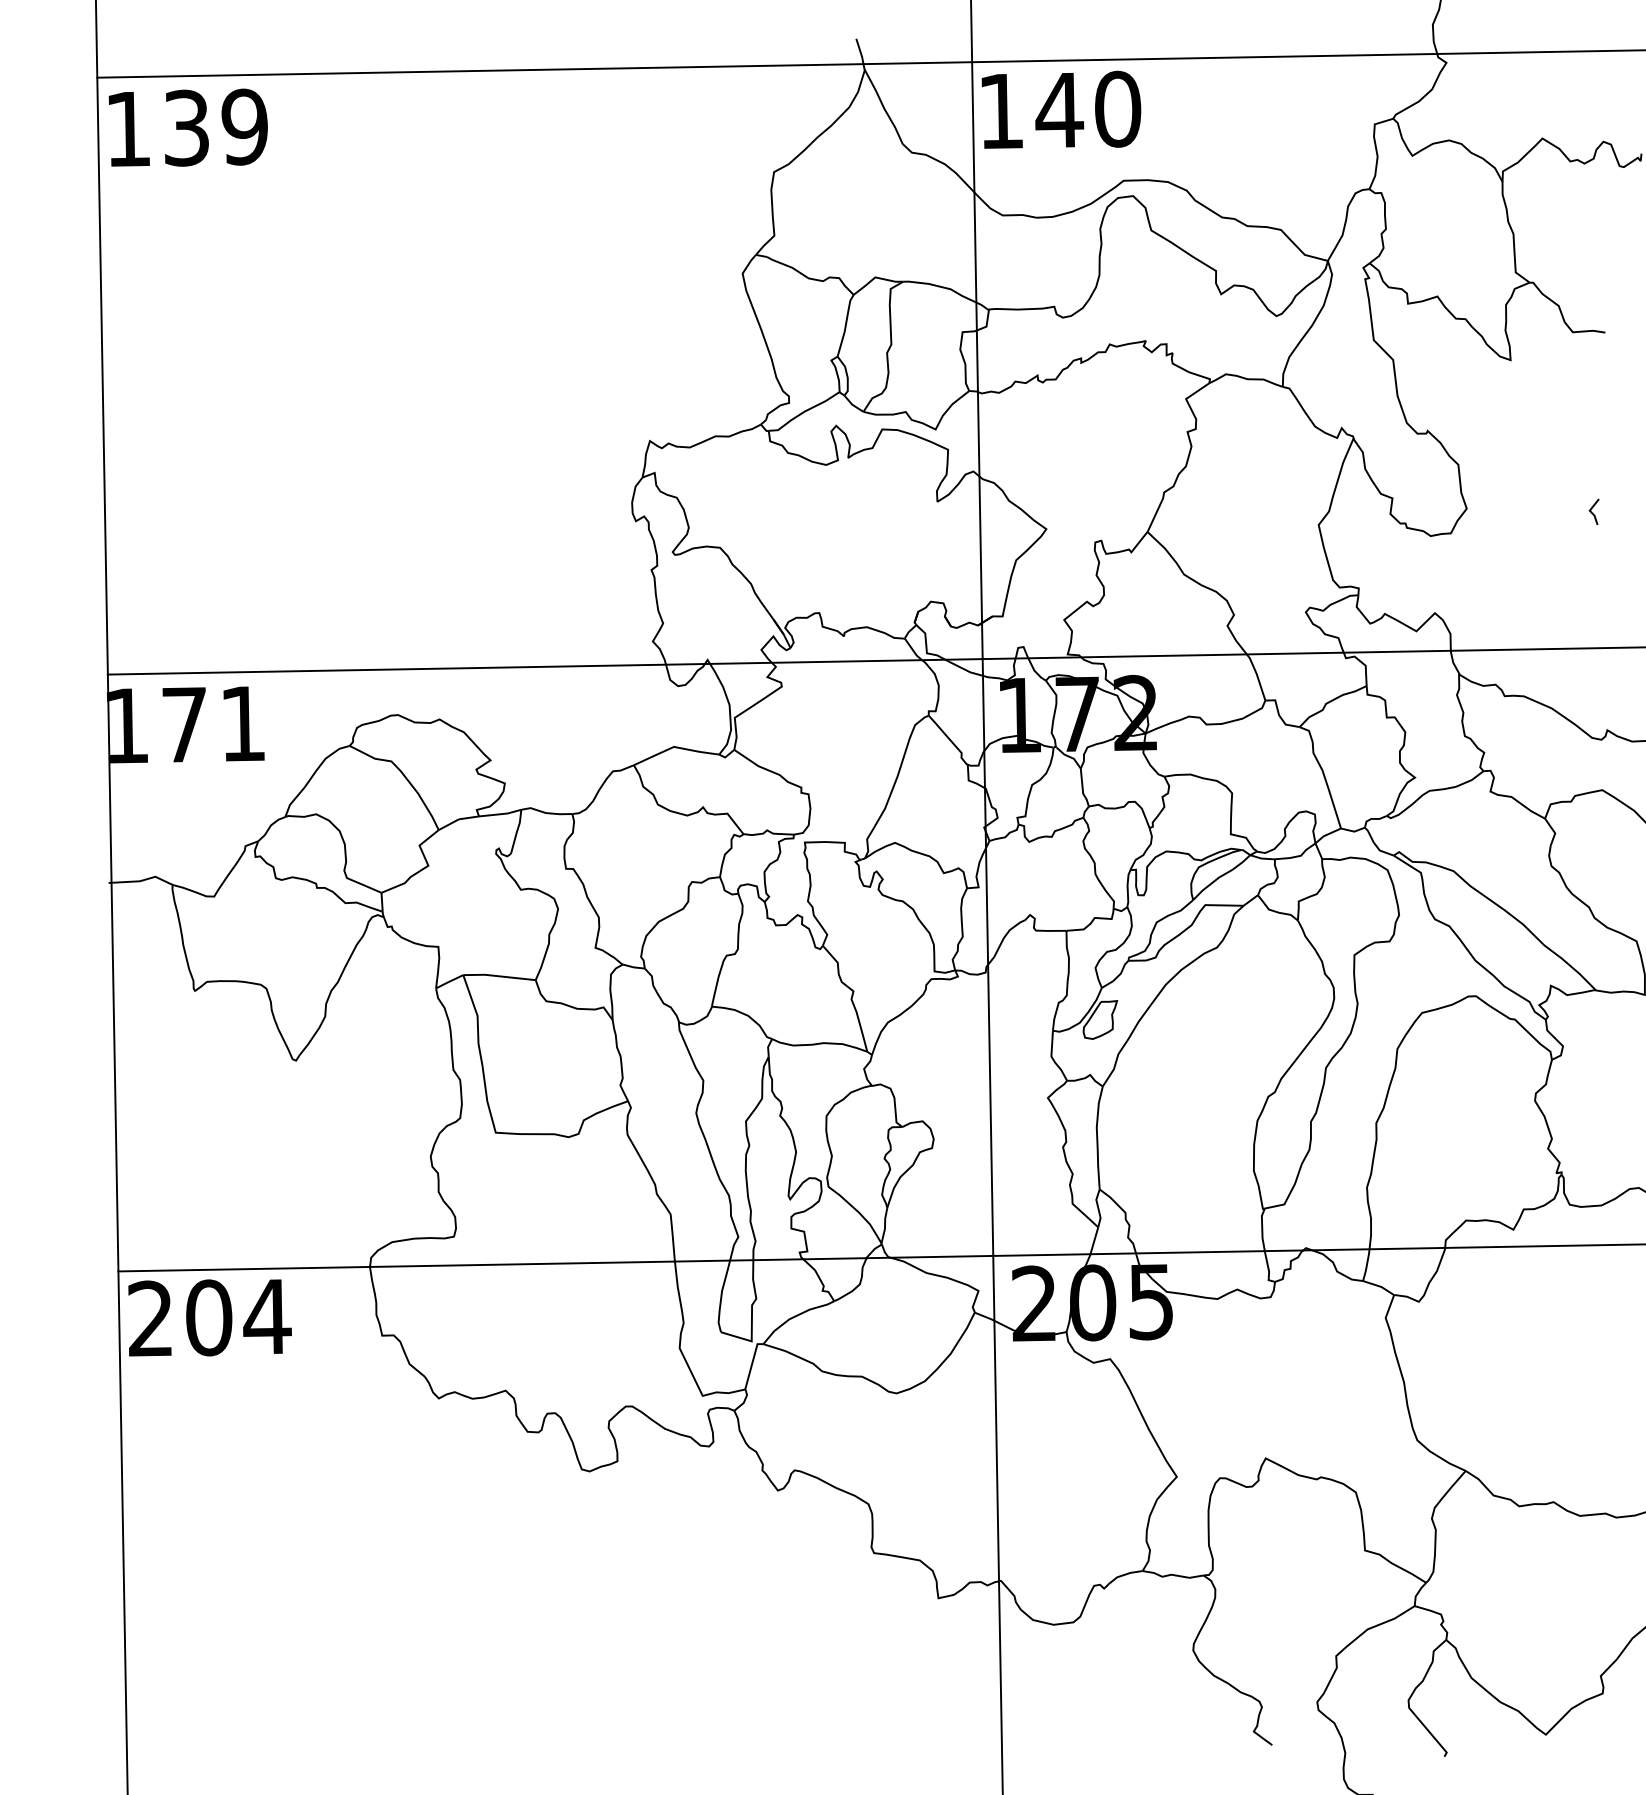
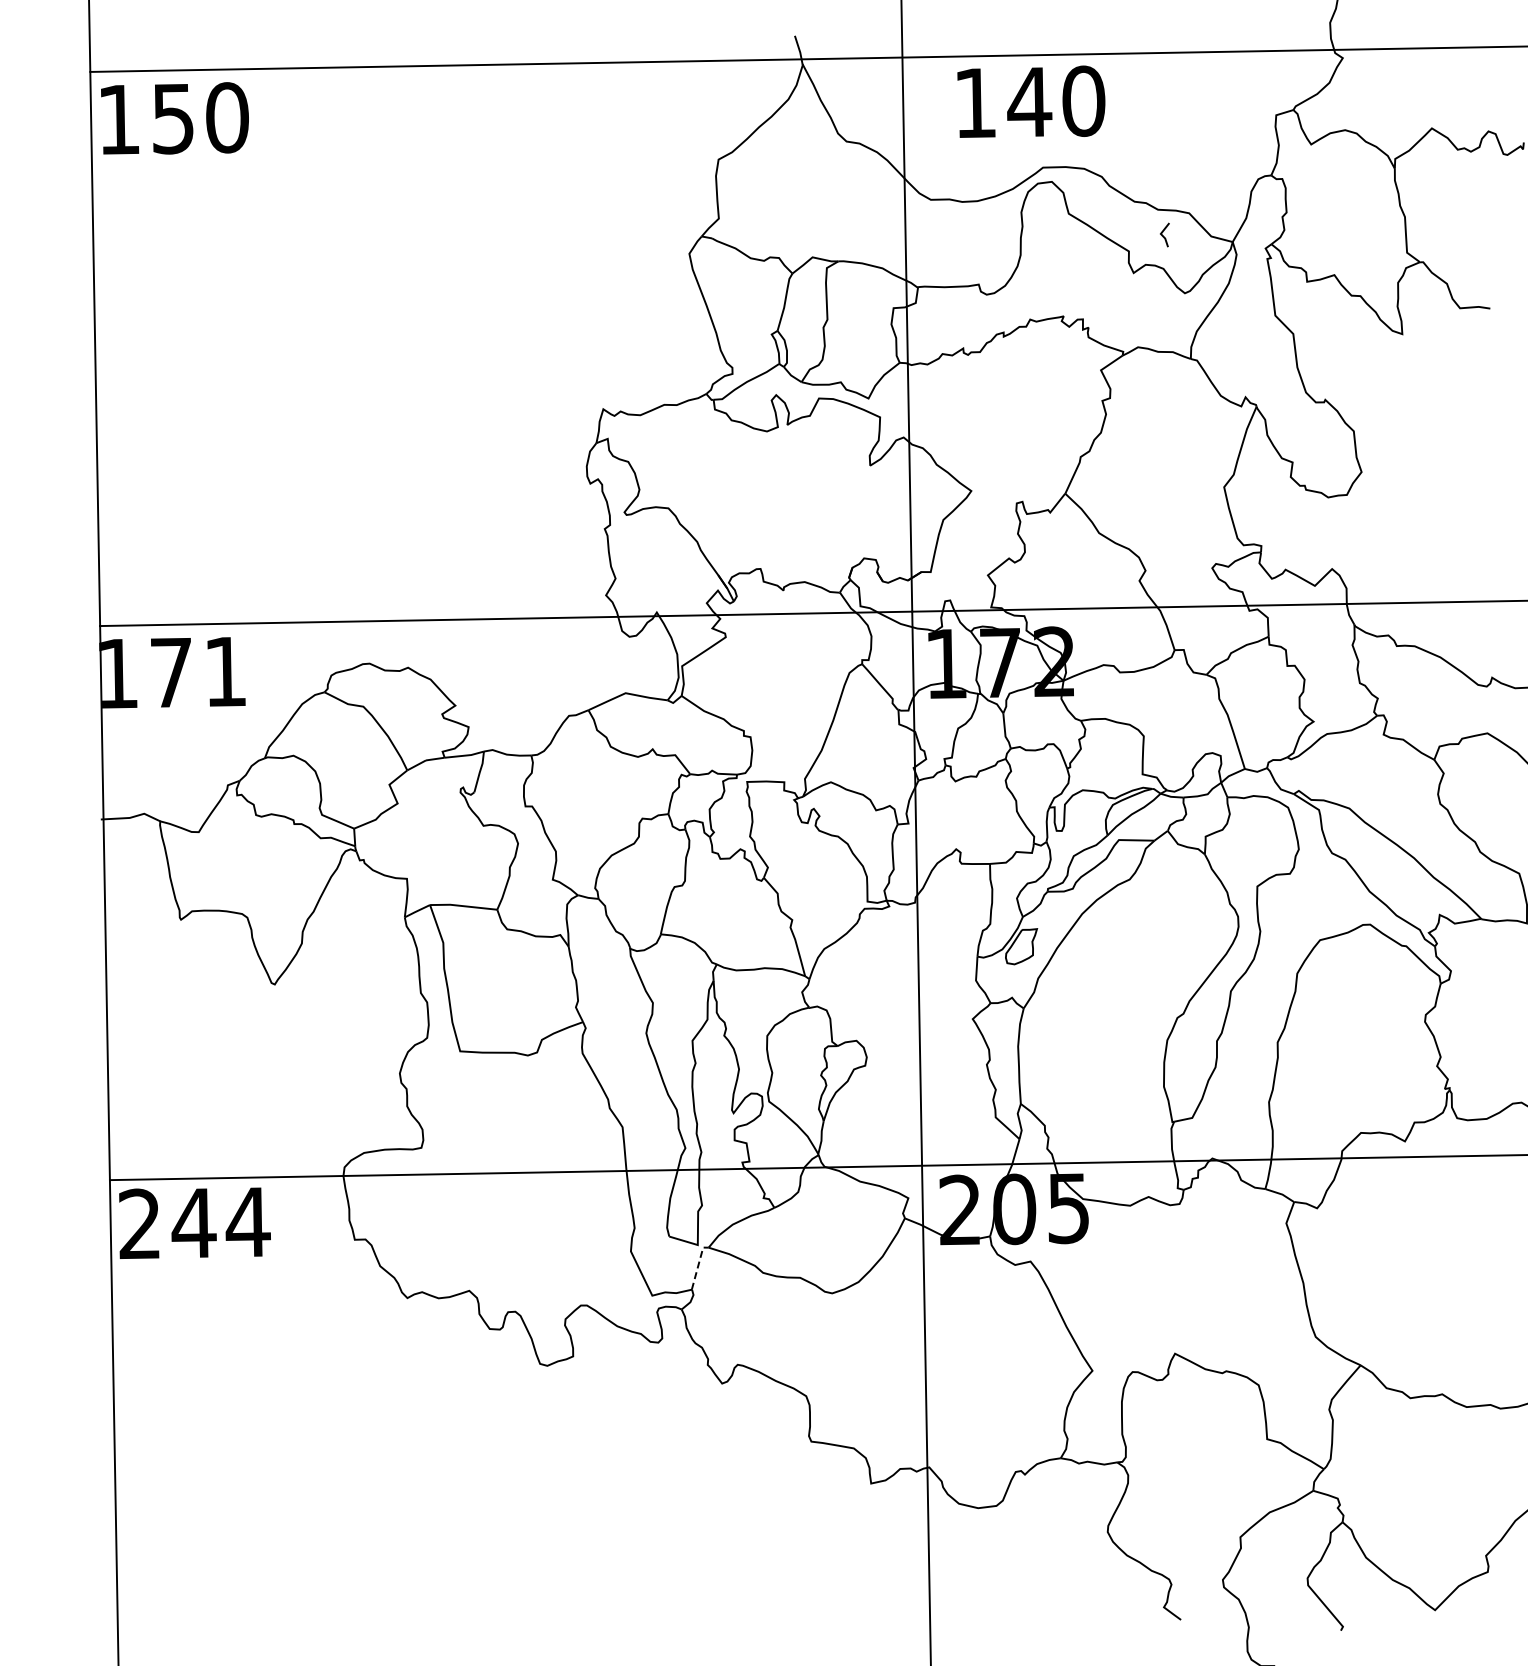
text: (1061, 109) -> (1031, 101), moved
text: (215, 127) -> (200, 118), 139 -> 150
line: (1592, 512) -> (1163, 235), moved
text: (208, 1317) -> (193, 1222), 204 -> 244
line: (752, 1363) -> (698, 1265), solid -> dashed

